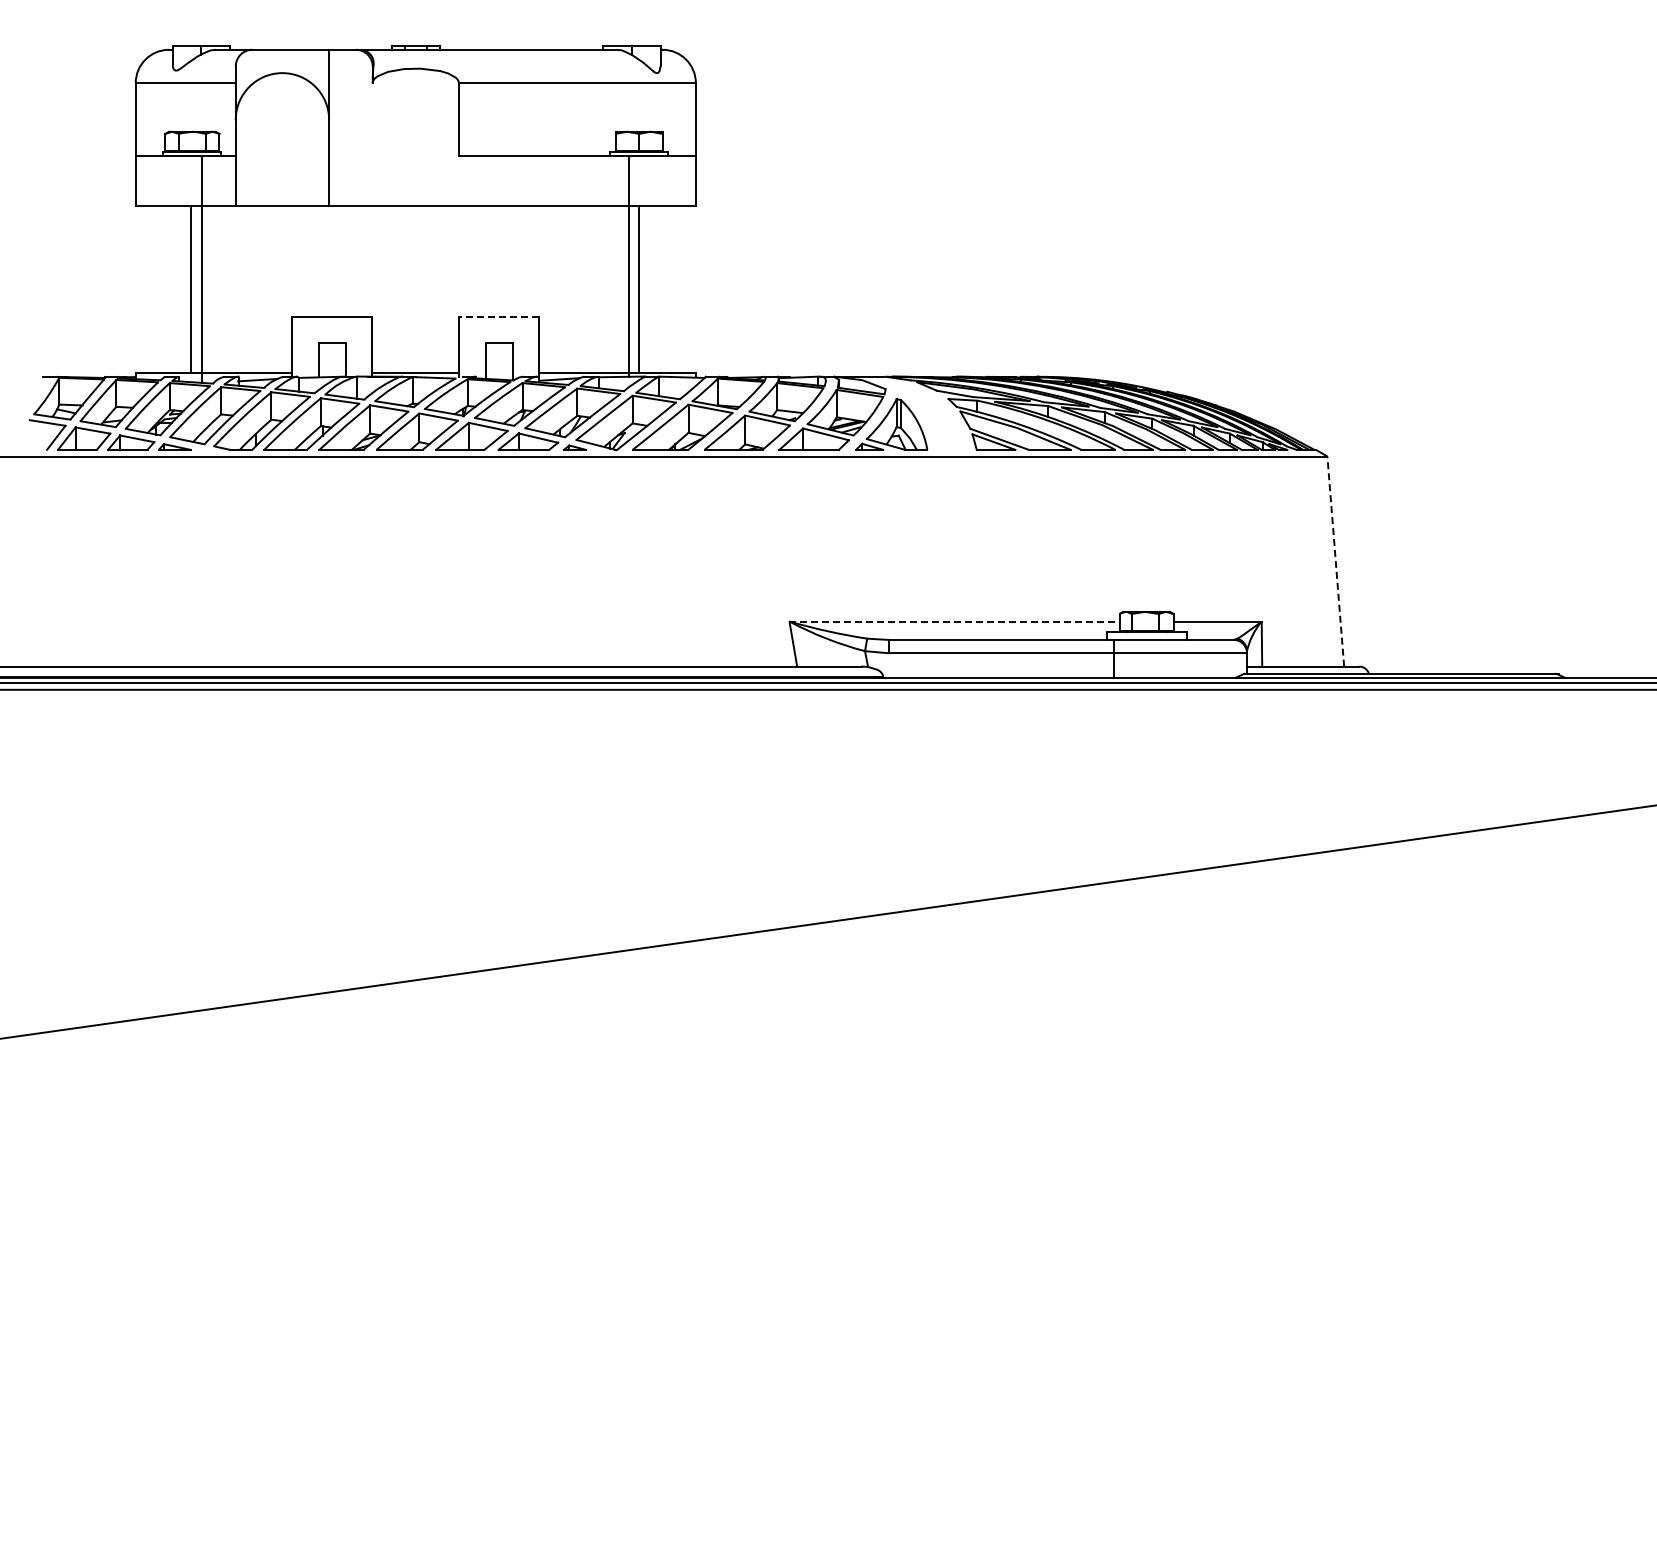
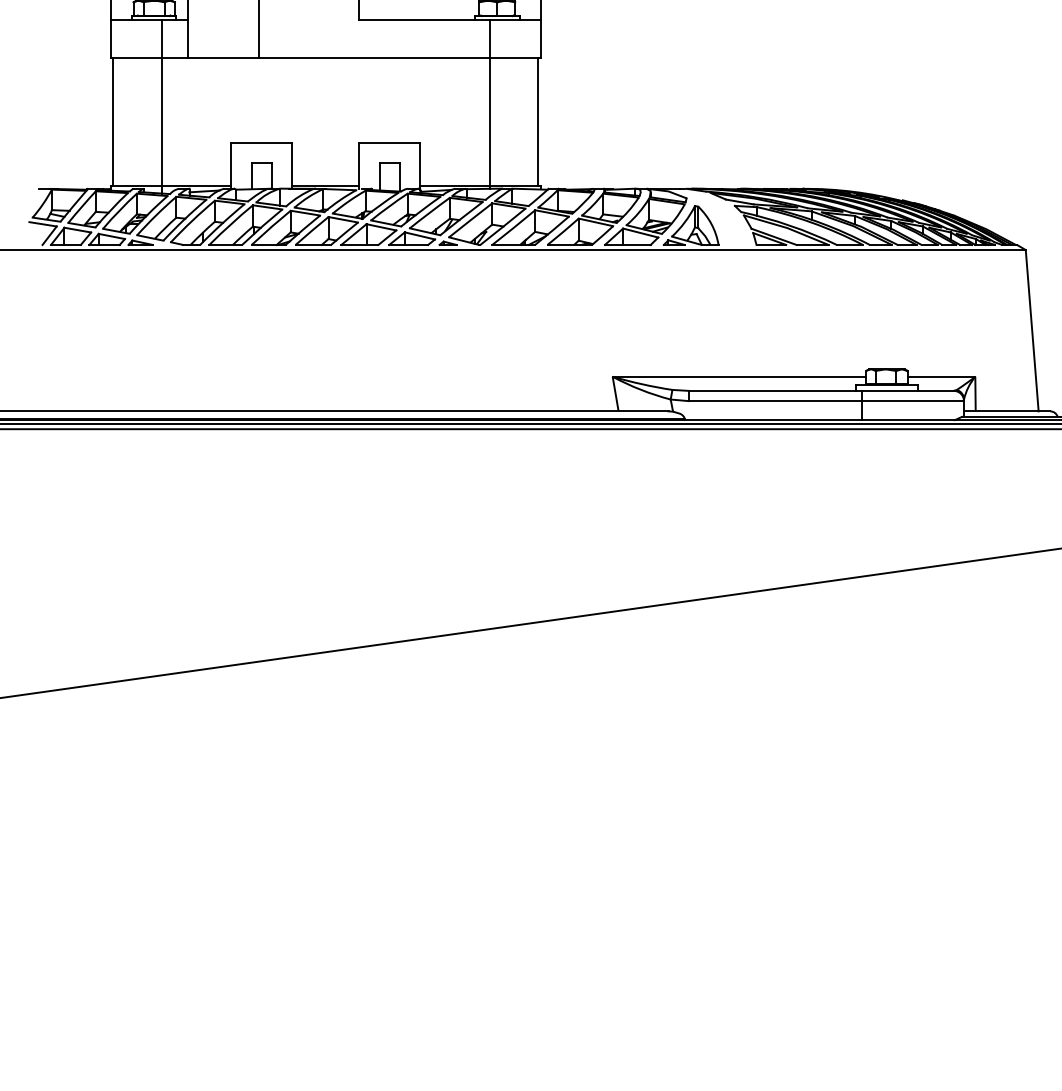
line: (191, 289) -> (113, 121), moved
line: (638, 289) -> (538, 121), moved
line: (498, 316) -> (389, 142), dashed -> solid
line: (1335, 561) -> (1031, 330), dashed -> solid
line: (955, 621) -> (740, 376), dashed -> solid

